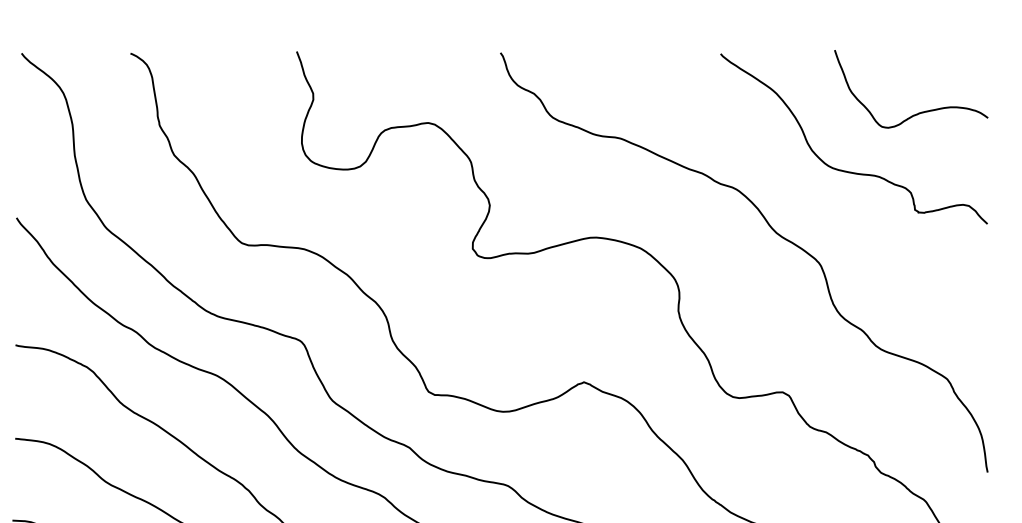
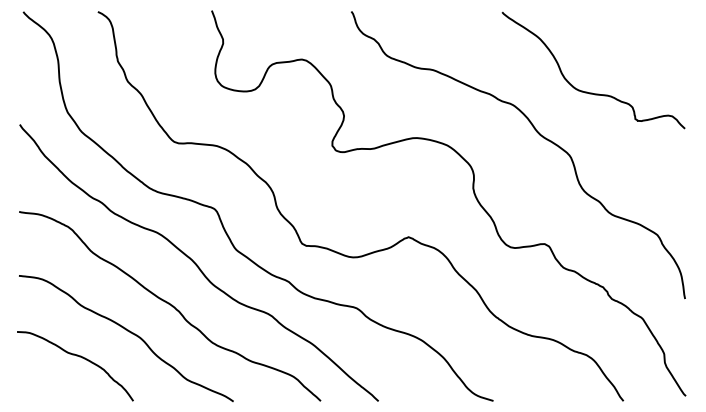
curve: (916, 112) -> (636, 52), removed

